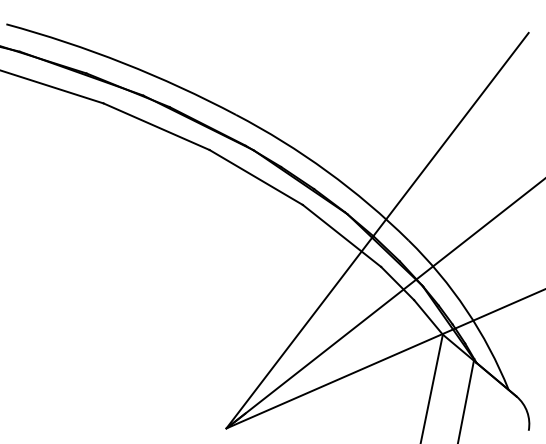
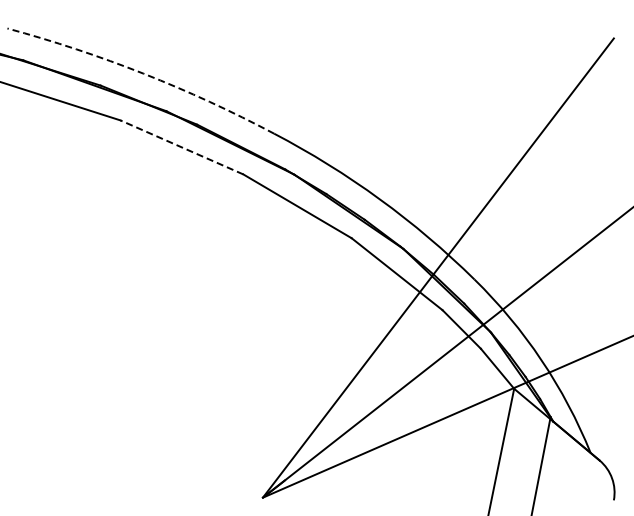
arc: (123, 63) -> (143, 73), solid -> dashed
line: (156, 126) -> (181, 147), solid -> dashed

